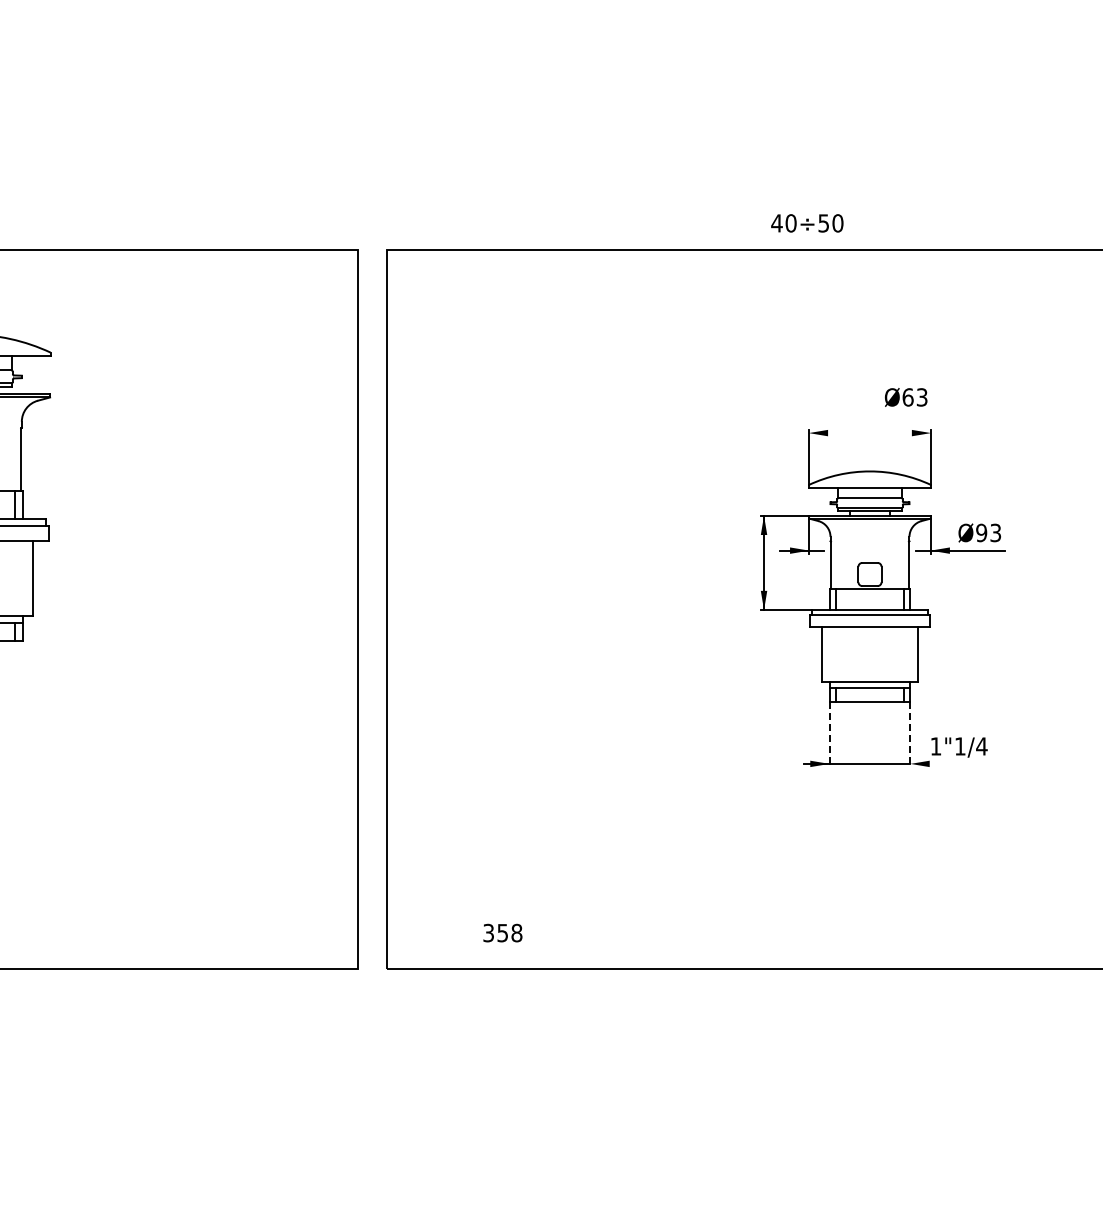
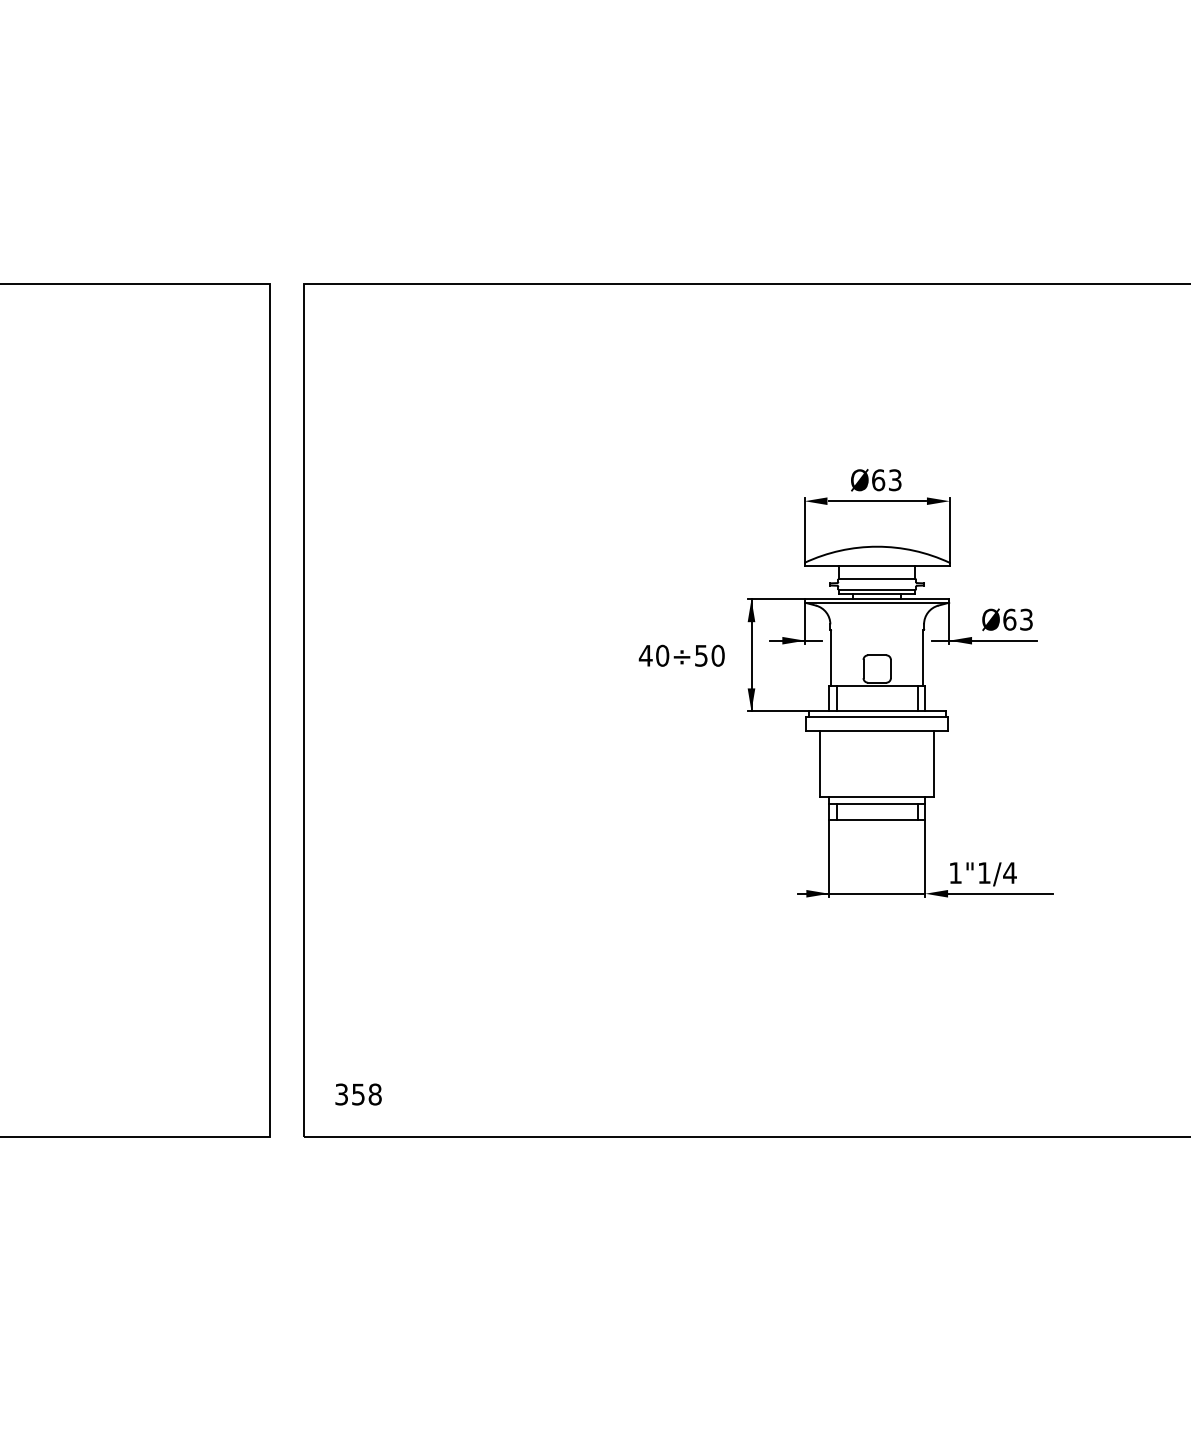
text: (807, 223) -> (682, 655), moved
text: (906, 397) -> (876, 480), moved
line: (870, 433) -> (877, 501), added
text: (981, 532) -> (1009, 619), Ø93 -> Ø63
line: (829, 734) -> (829, 858), dashed -> solid
line: (910, 734) -> (925, 858), dashed -> solid
line: (973, 763) -> (1000, 893), added
text: (502, 932) -> (358, 1093), moved

